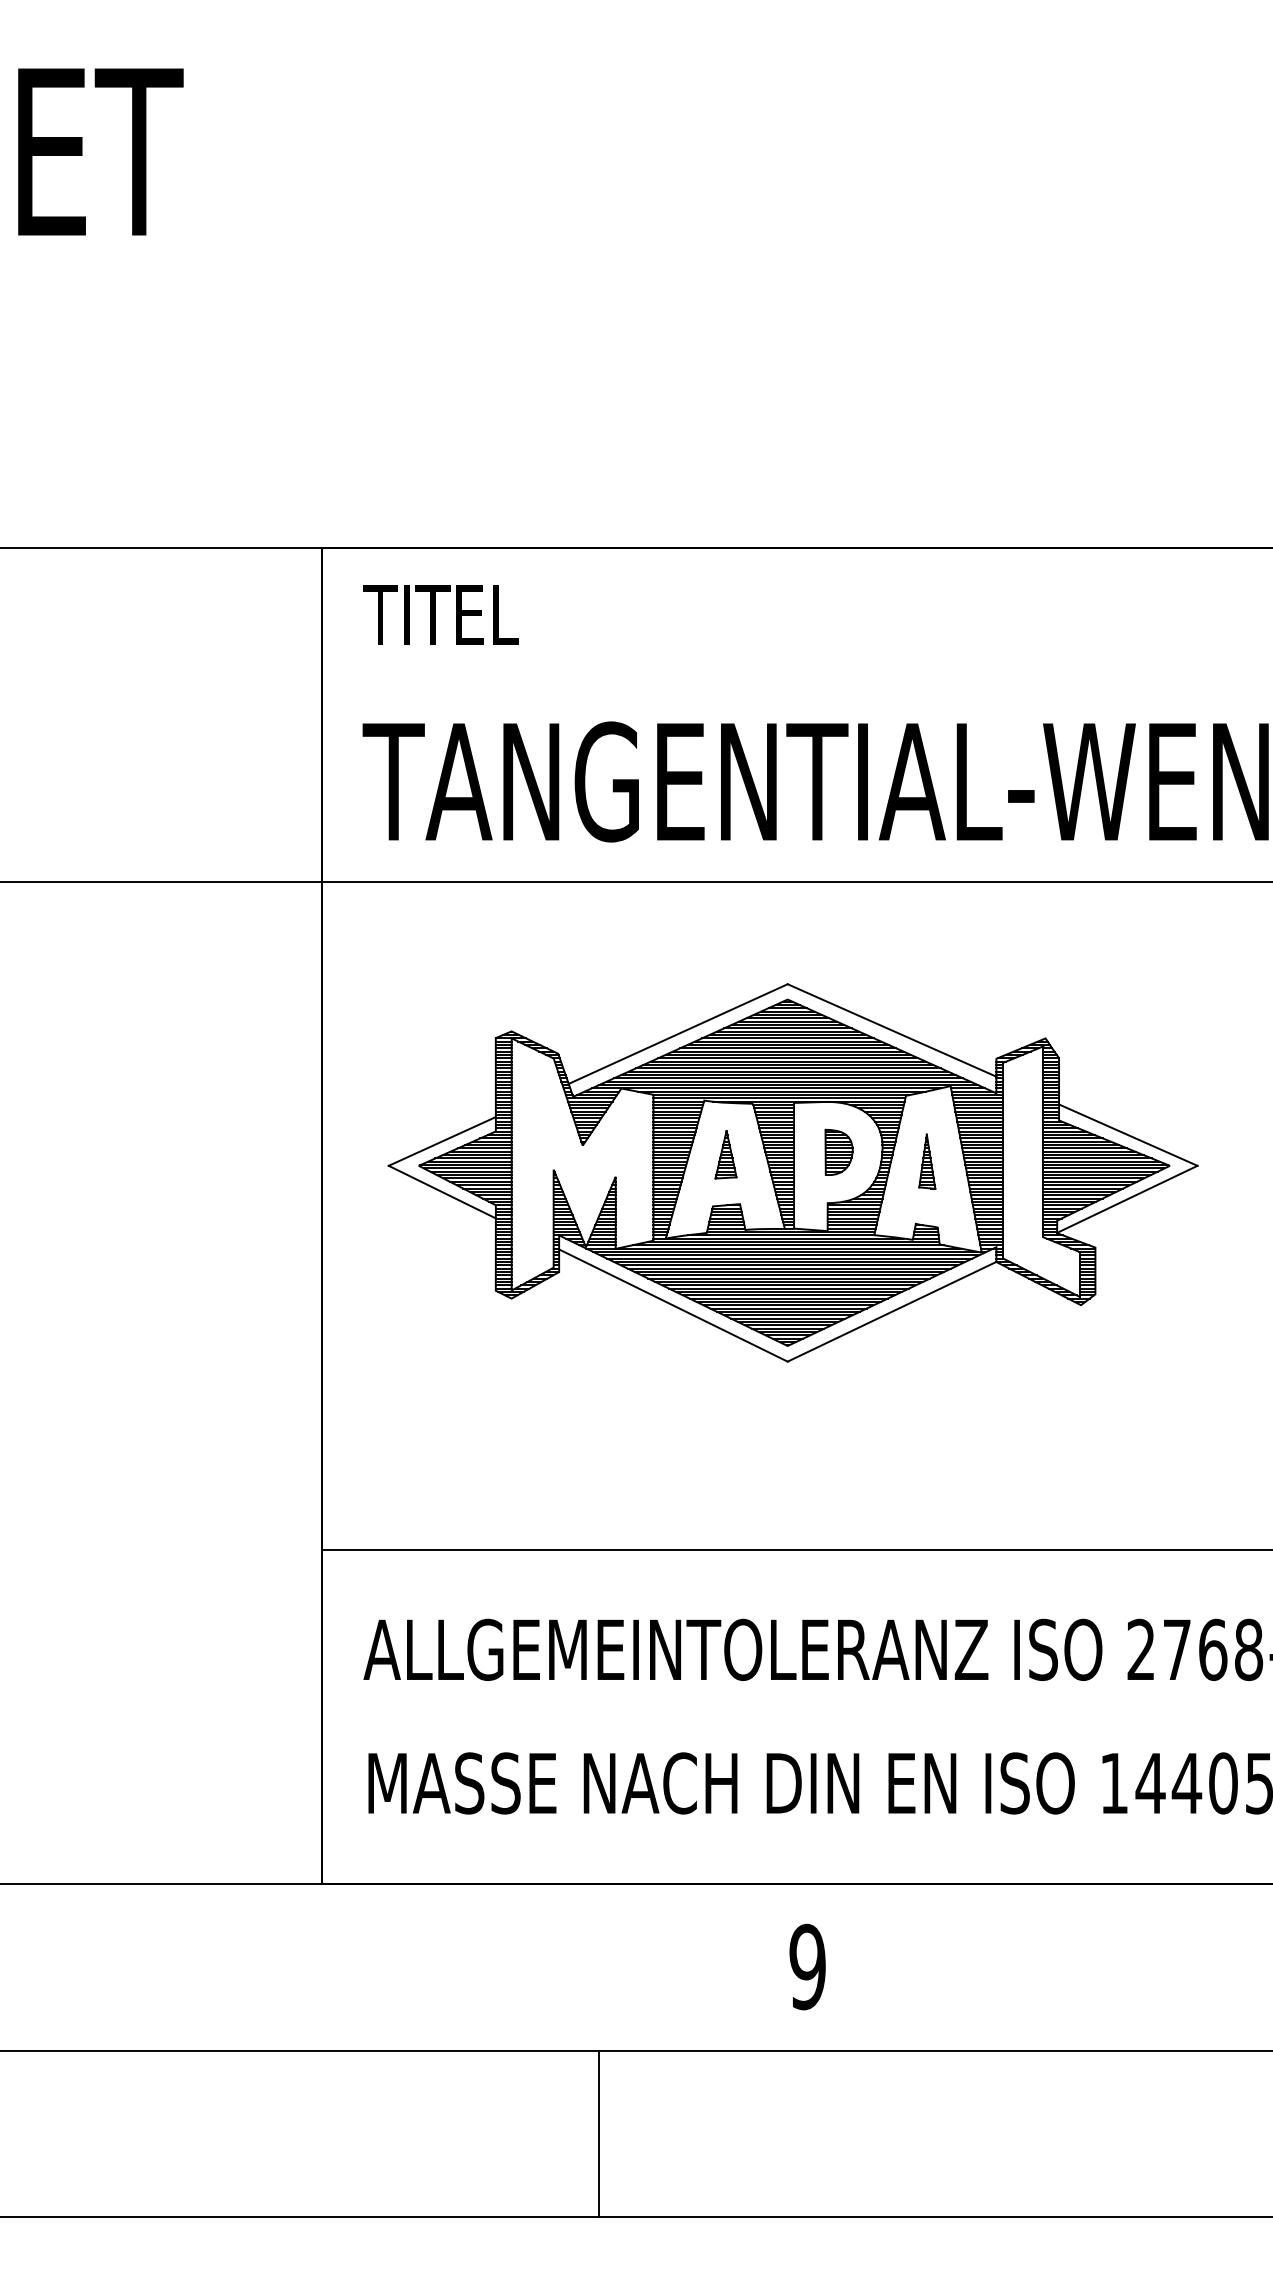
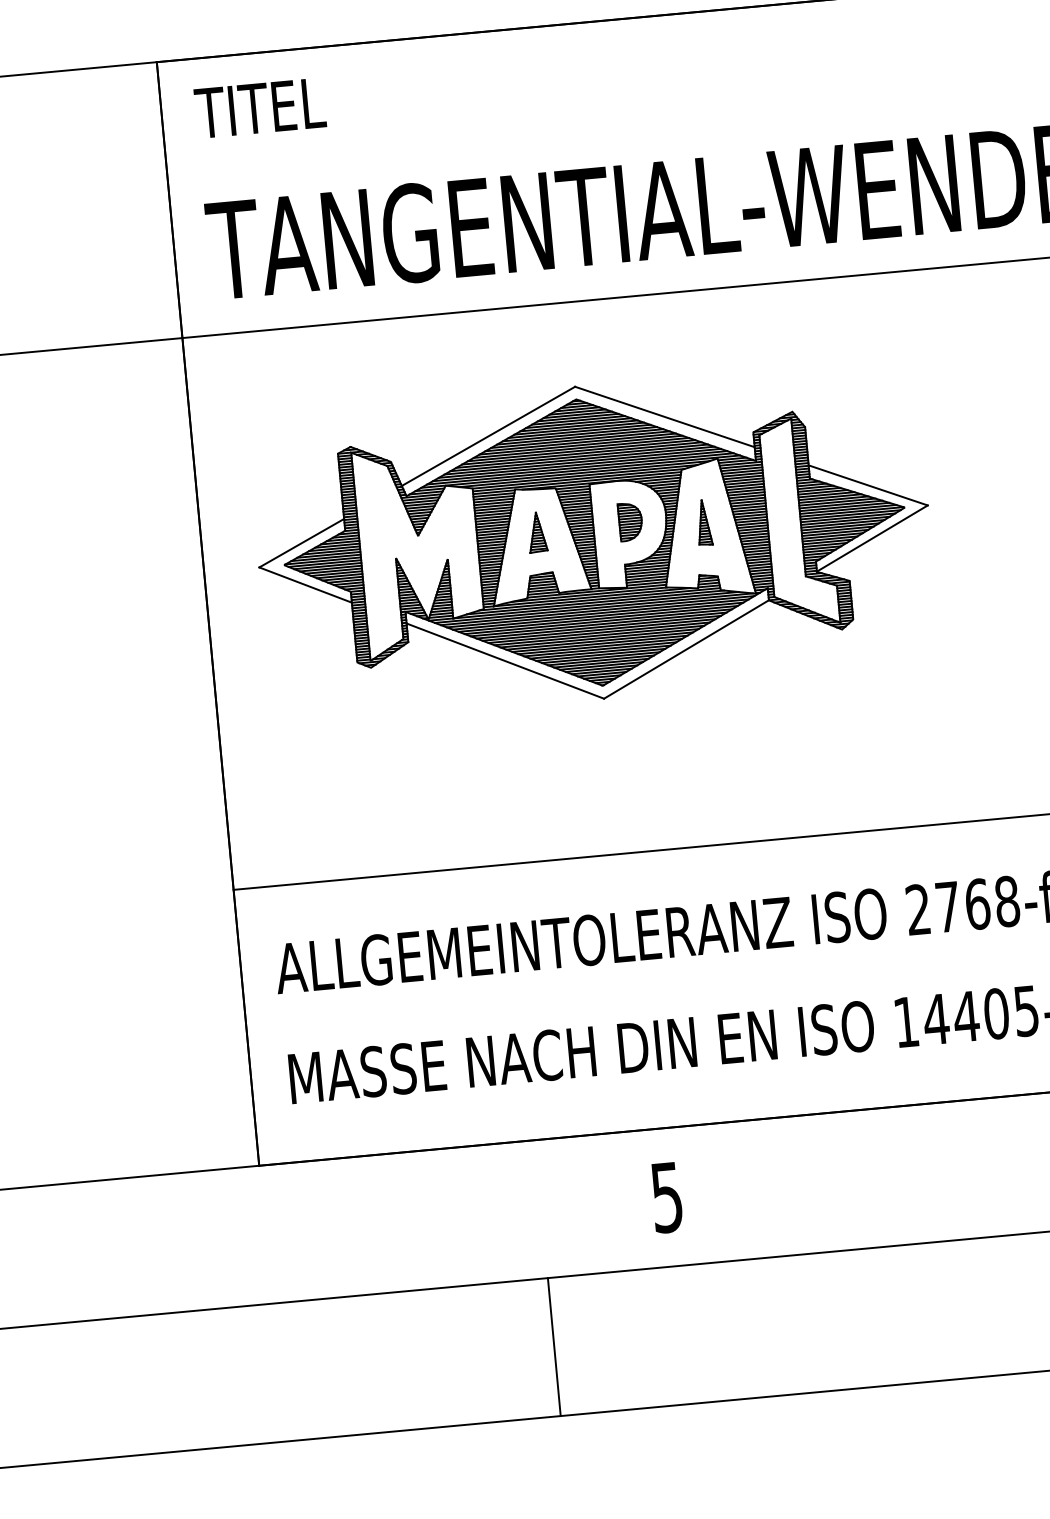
text: (807, 1966) -> (666, 1197), 9 -> 5
line: (598, 2133) -> (554, 1346), moved

